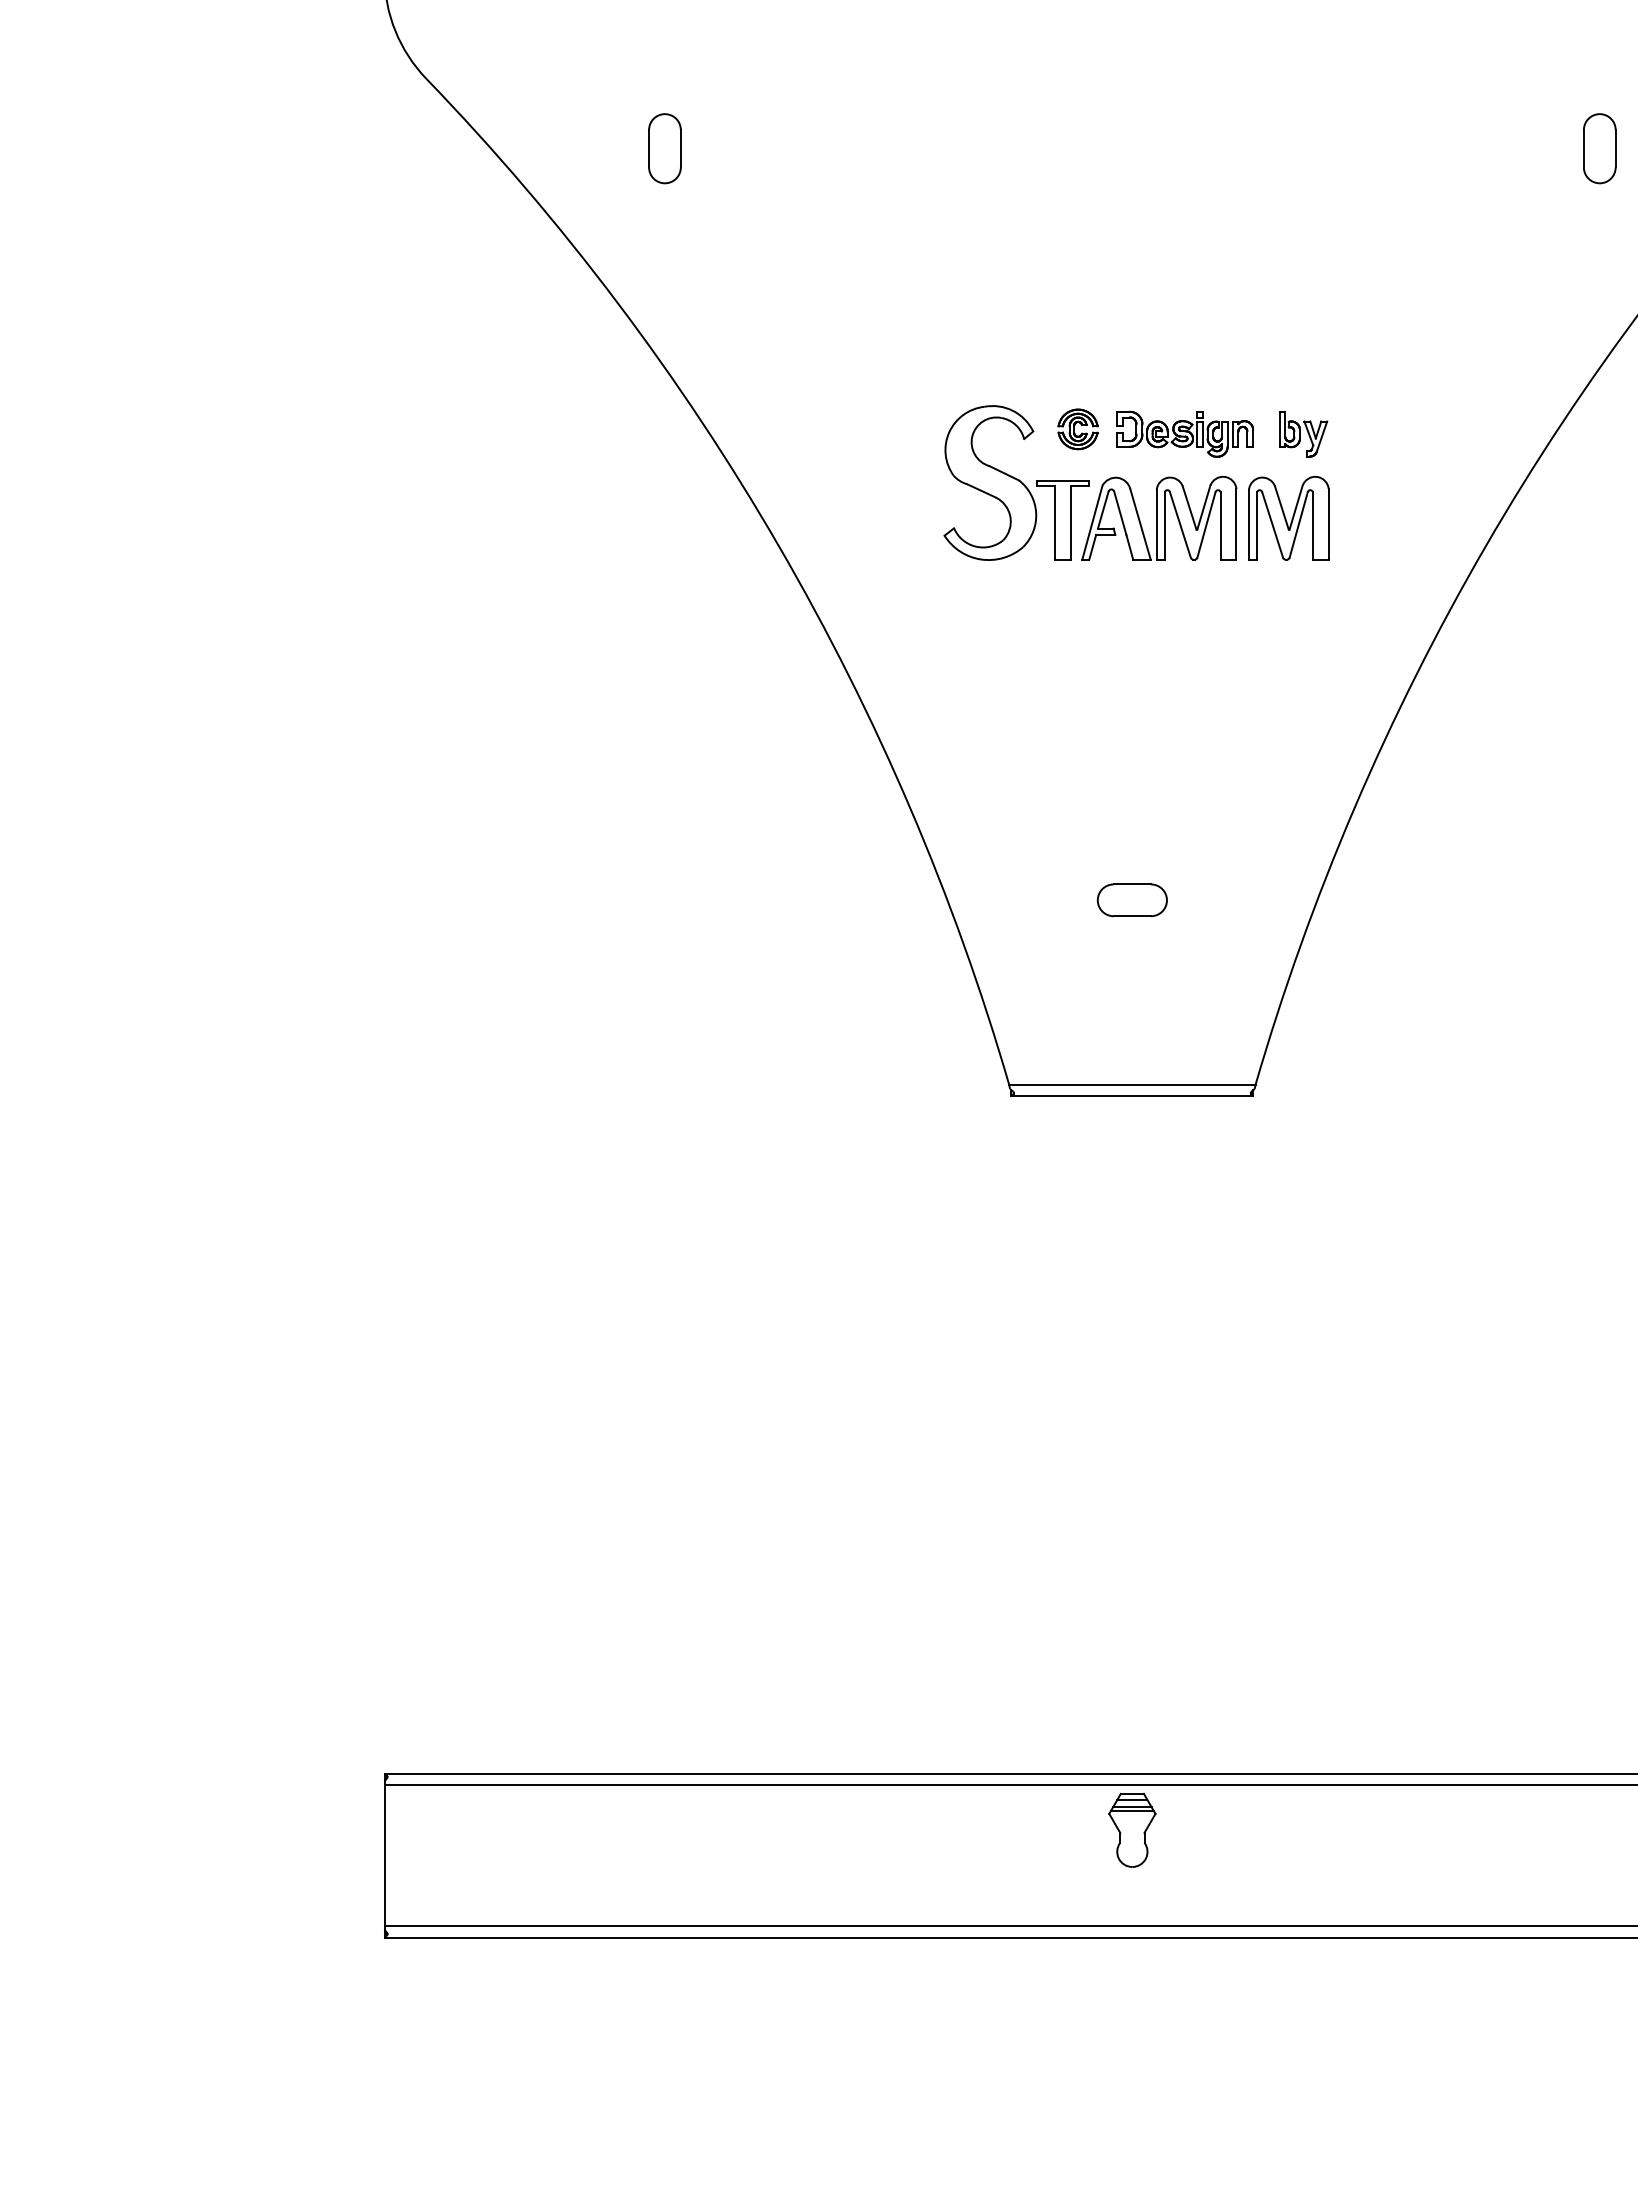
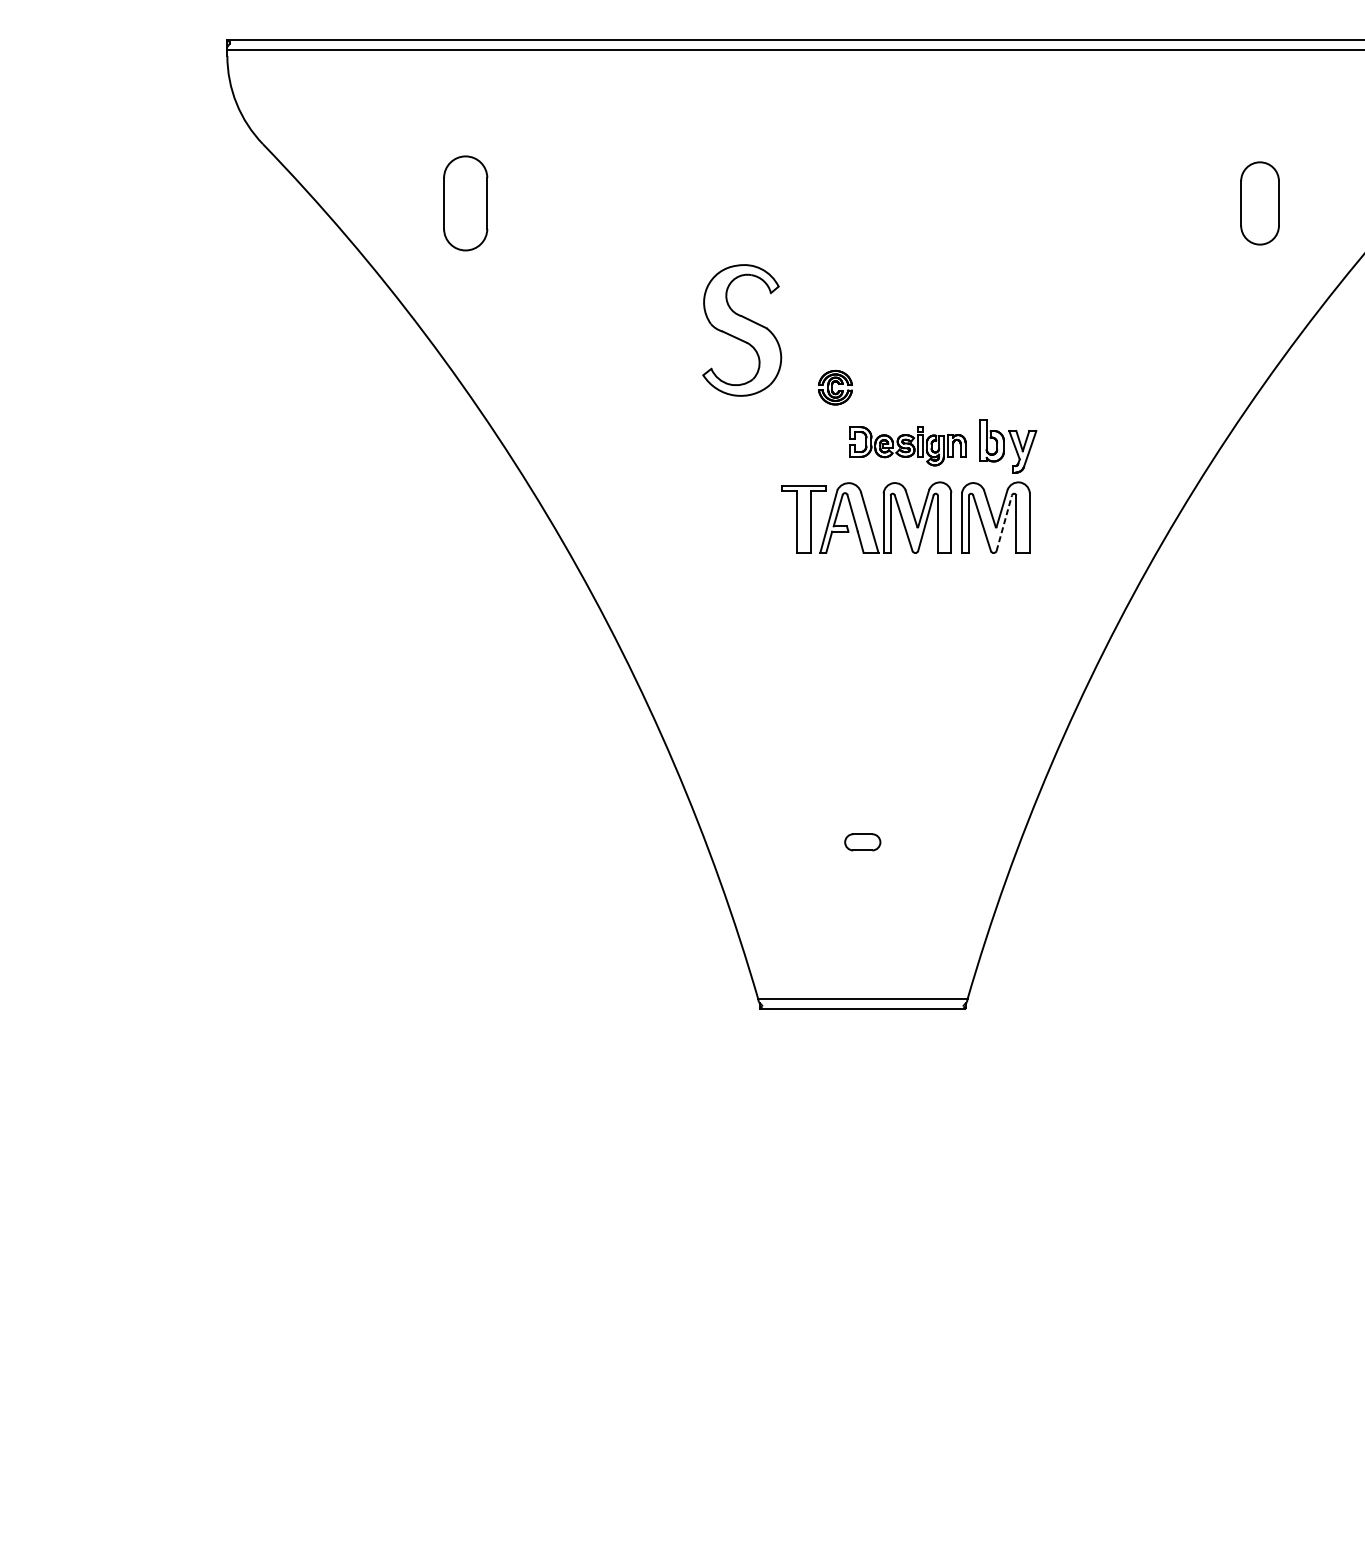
part: (664, 148) -> (465, 203), size x1.6
part: (1599, 148) -> (1259, 203), size x1.4
part: (1077, 429) -> (834, 387), moved
part: (1303, 434) -> (1008, 446), size x1.4
part: (990, 482) -> (742, 329), moved
line: (1298, 525) -> (1004, 523), solid -> dashed
part: (1131, 900) -> (862, 842), size x0.6

